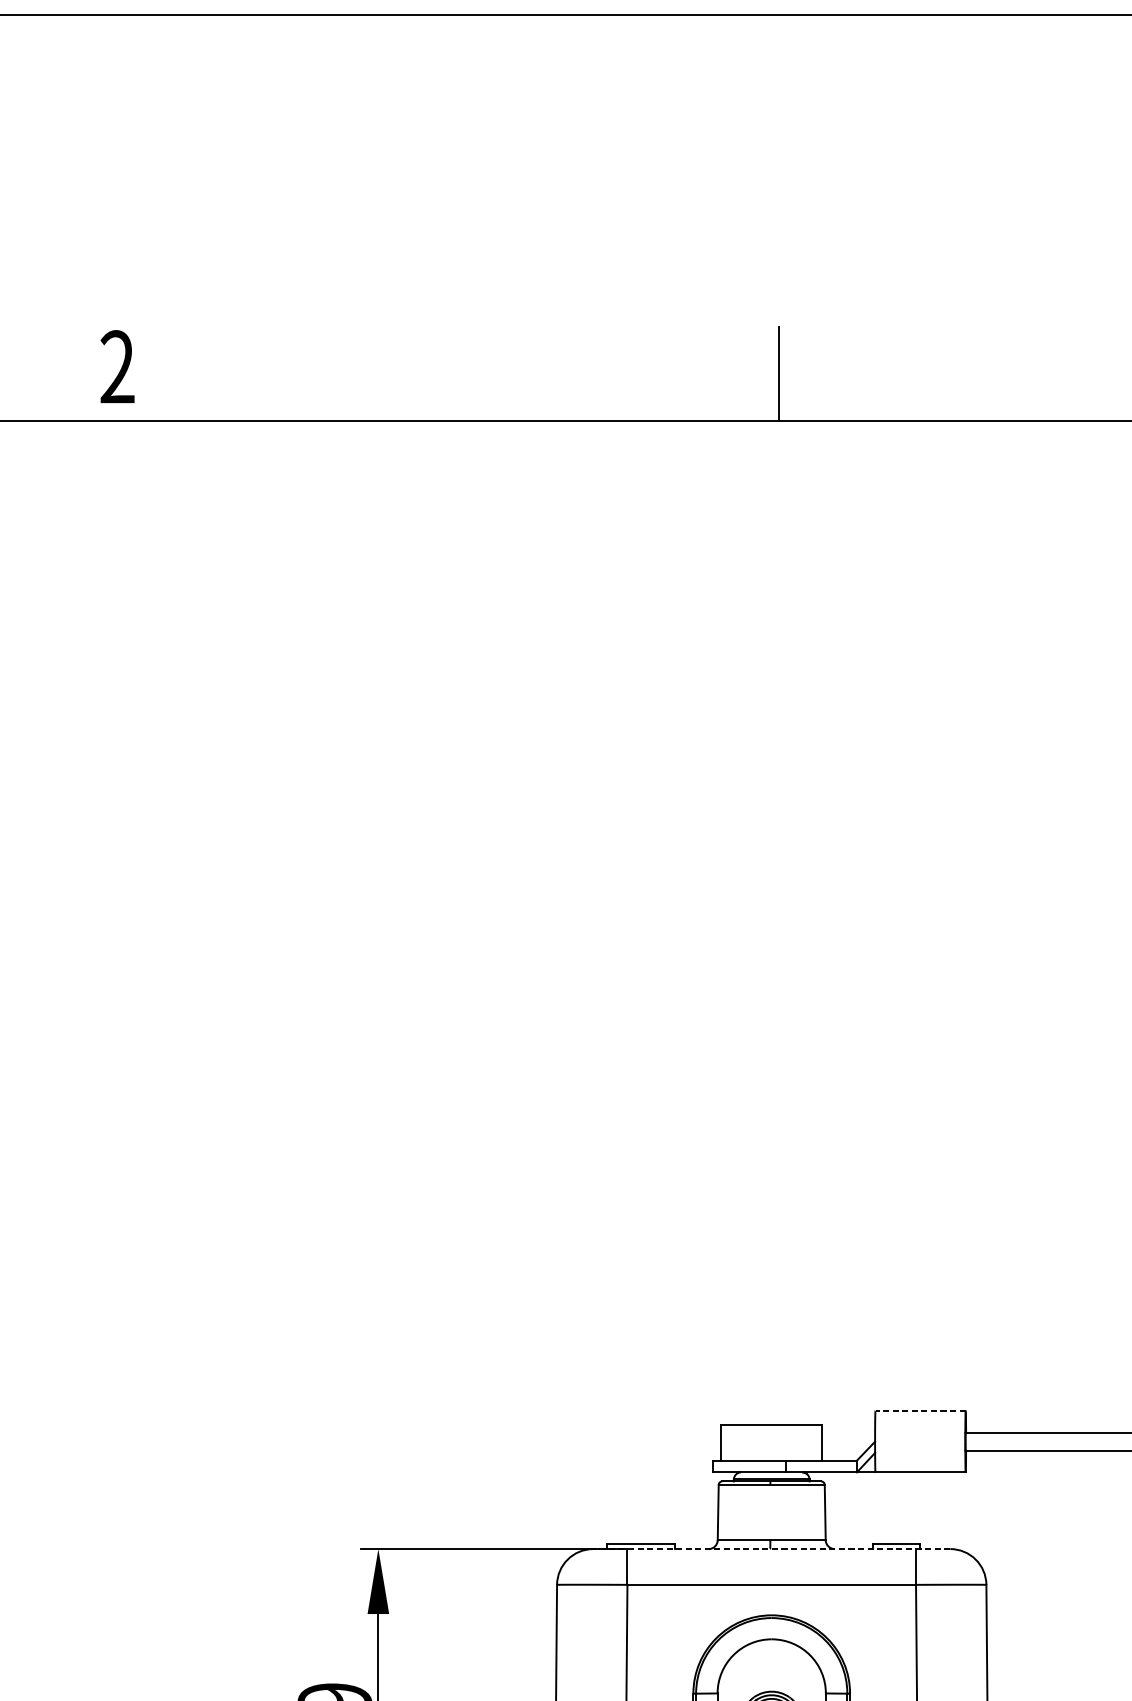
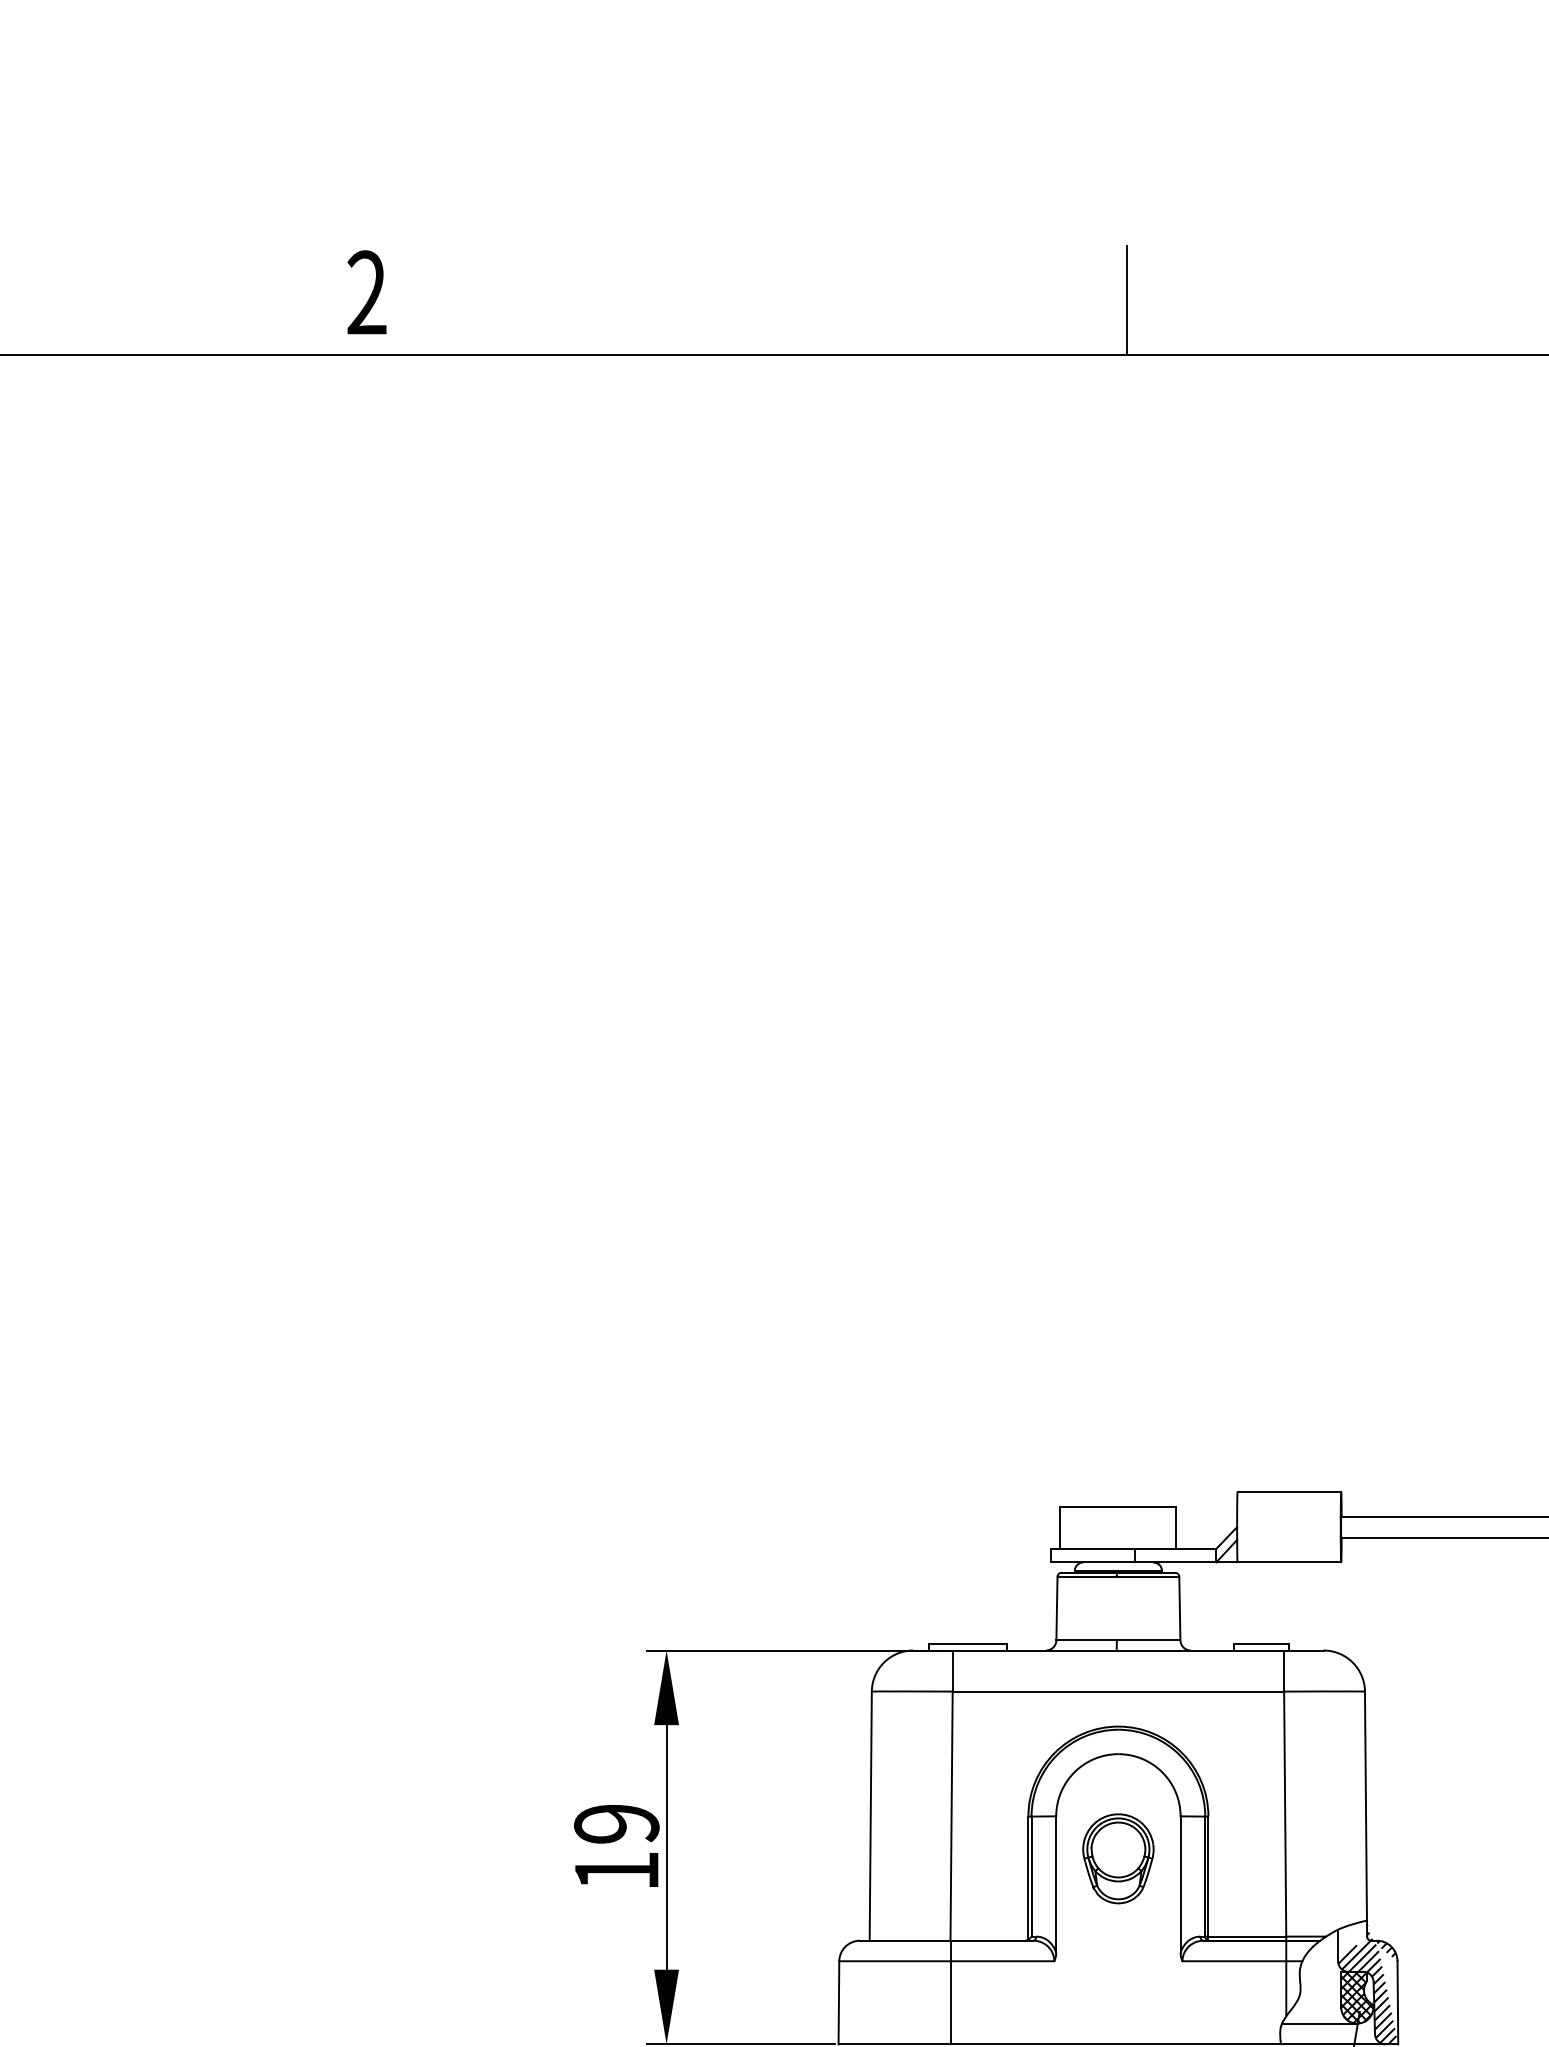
line: (920, 1410) -> (1289, 1491), dashed -> solid
line: (770, 1549) -> (1117, 1650), dashed -> solid

